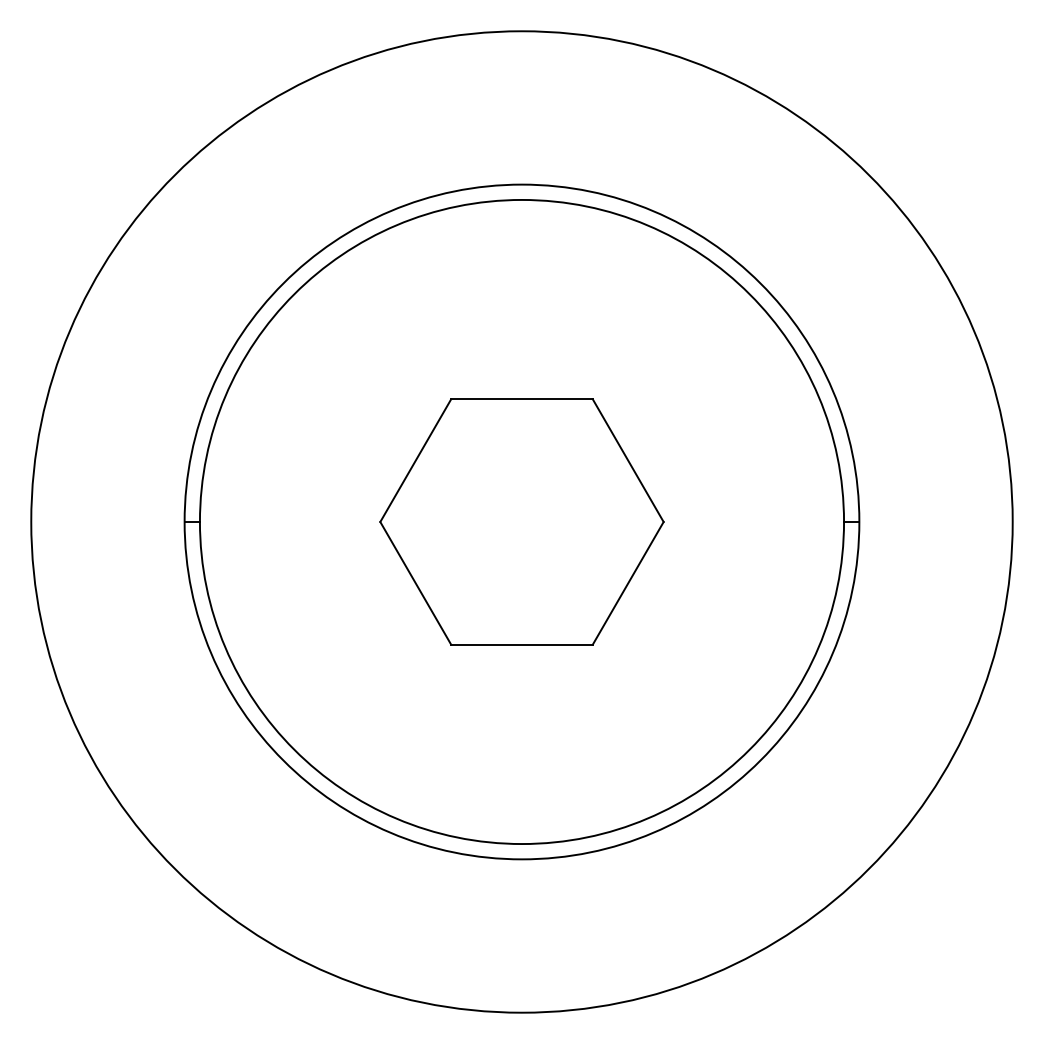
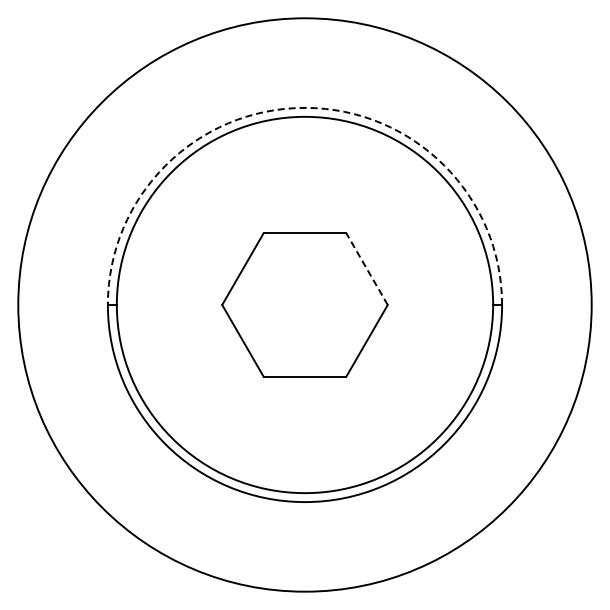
arc: (521, 183) -> (304, 107), solid -> dashed
line: (627, 459) -> (366, 268), solid -> dashed

